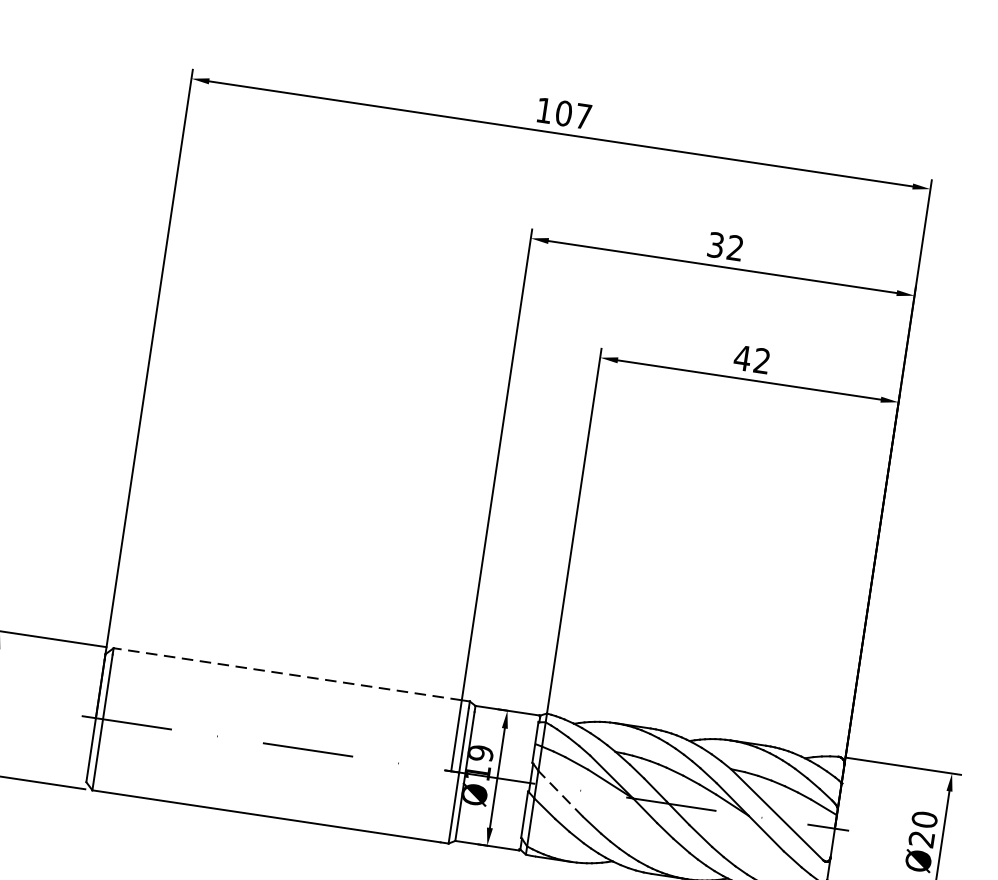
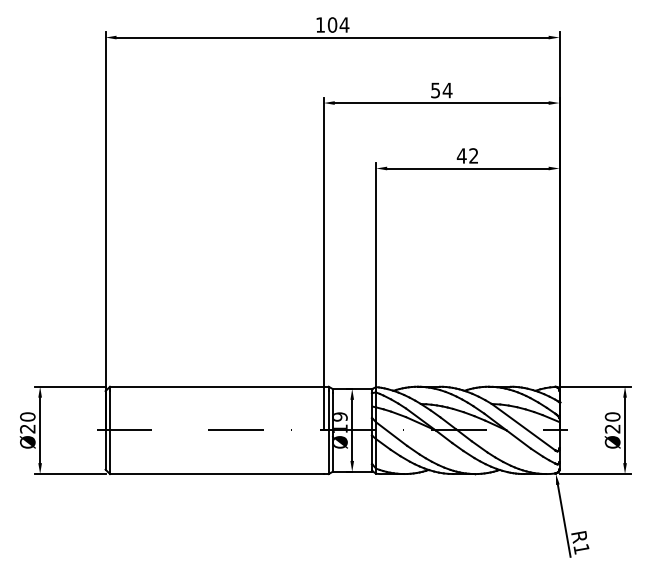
text: (583, 115) -> (344, 24), 107 -> 104
text: (725, 246) -> (441, 90), 32 -> 54
line: (287, 673) -> (216, 386), dashed -> solid
line: (560, 792) -> (391, 433), dashed -> solid

